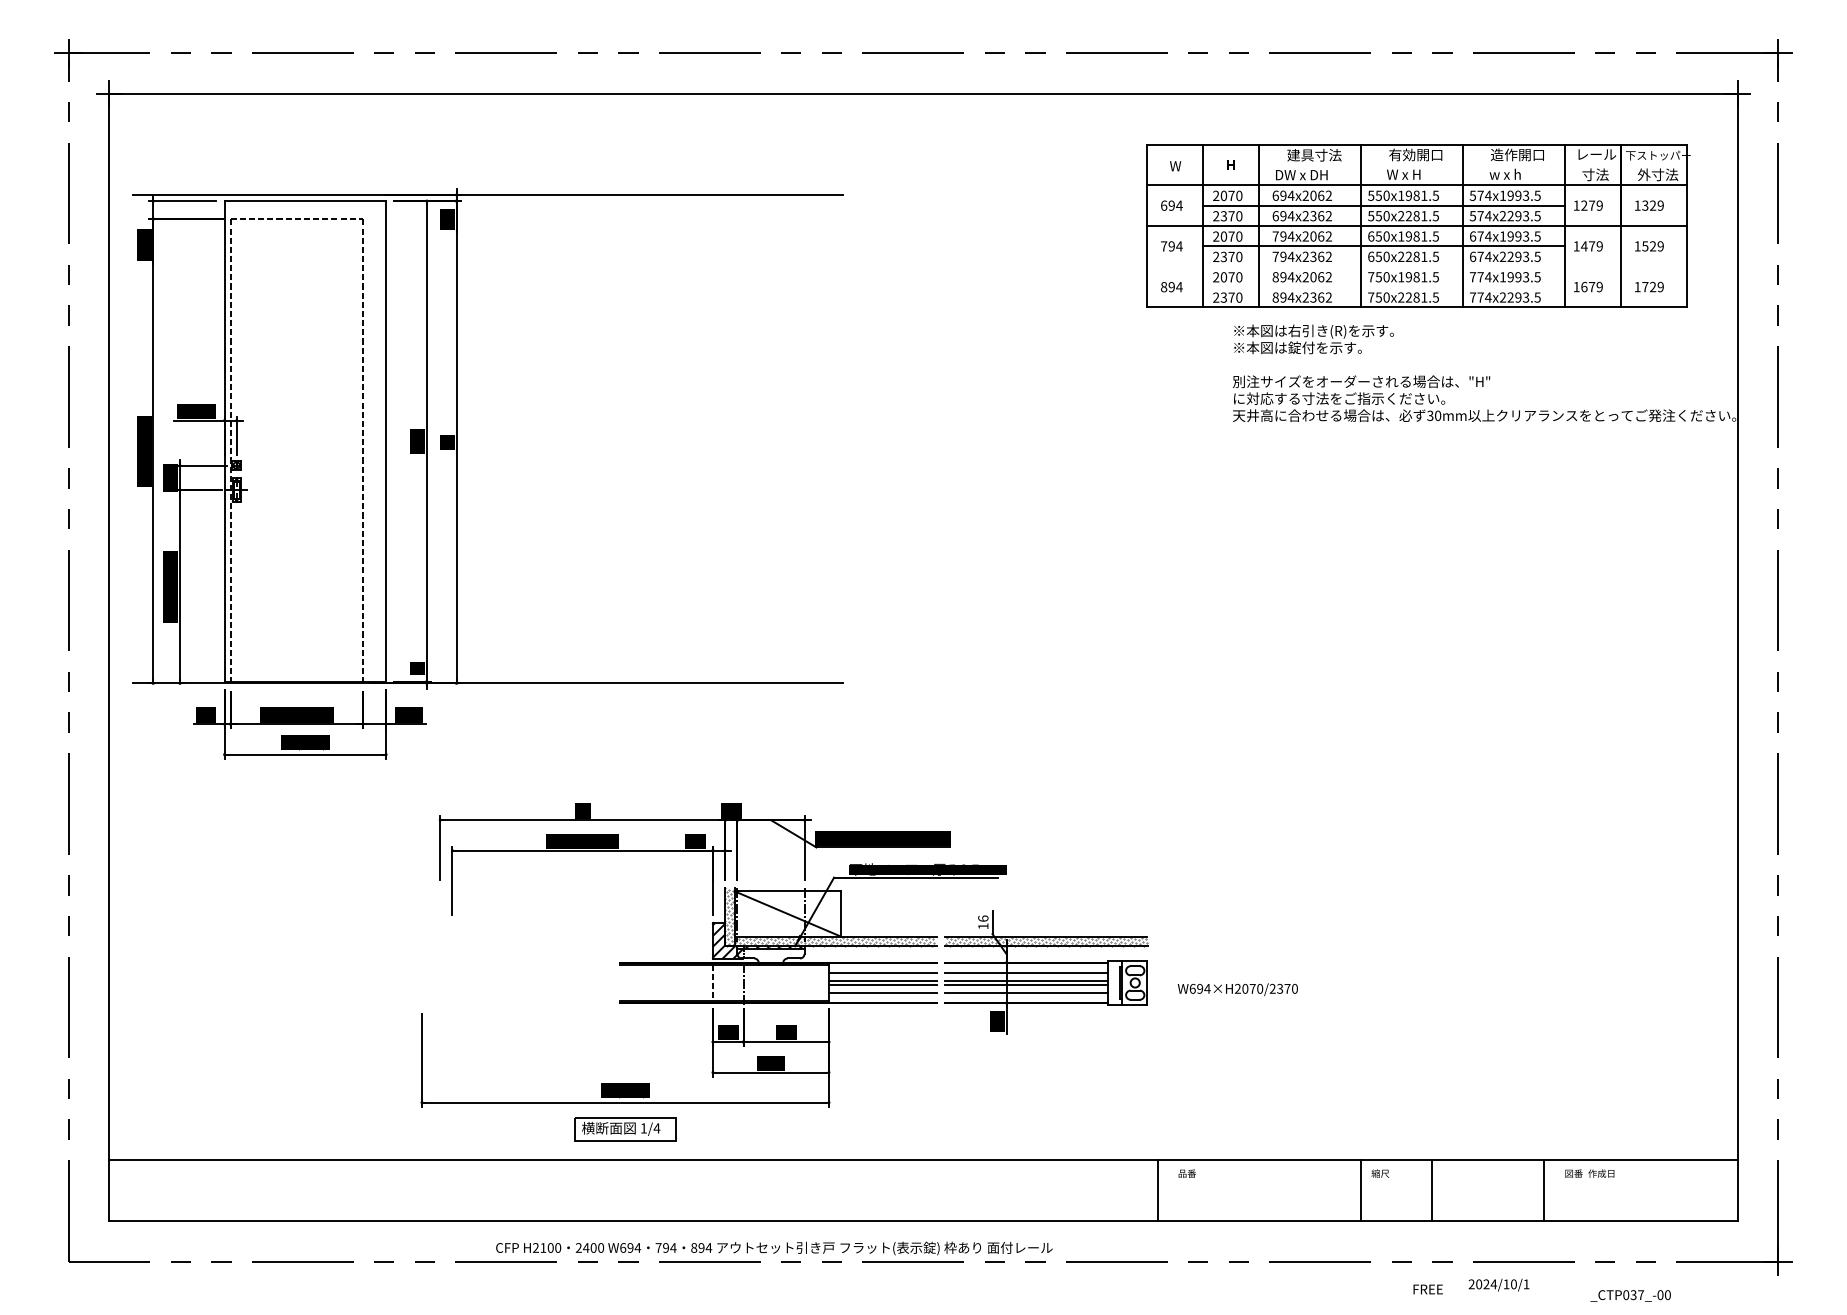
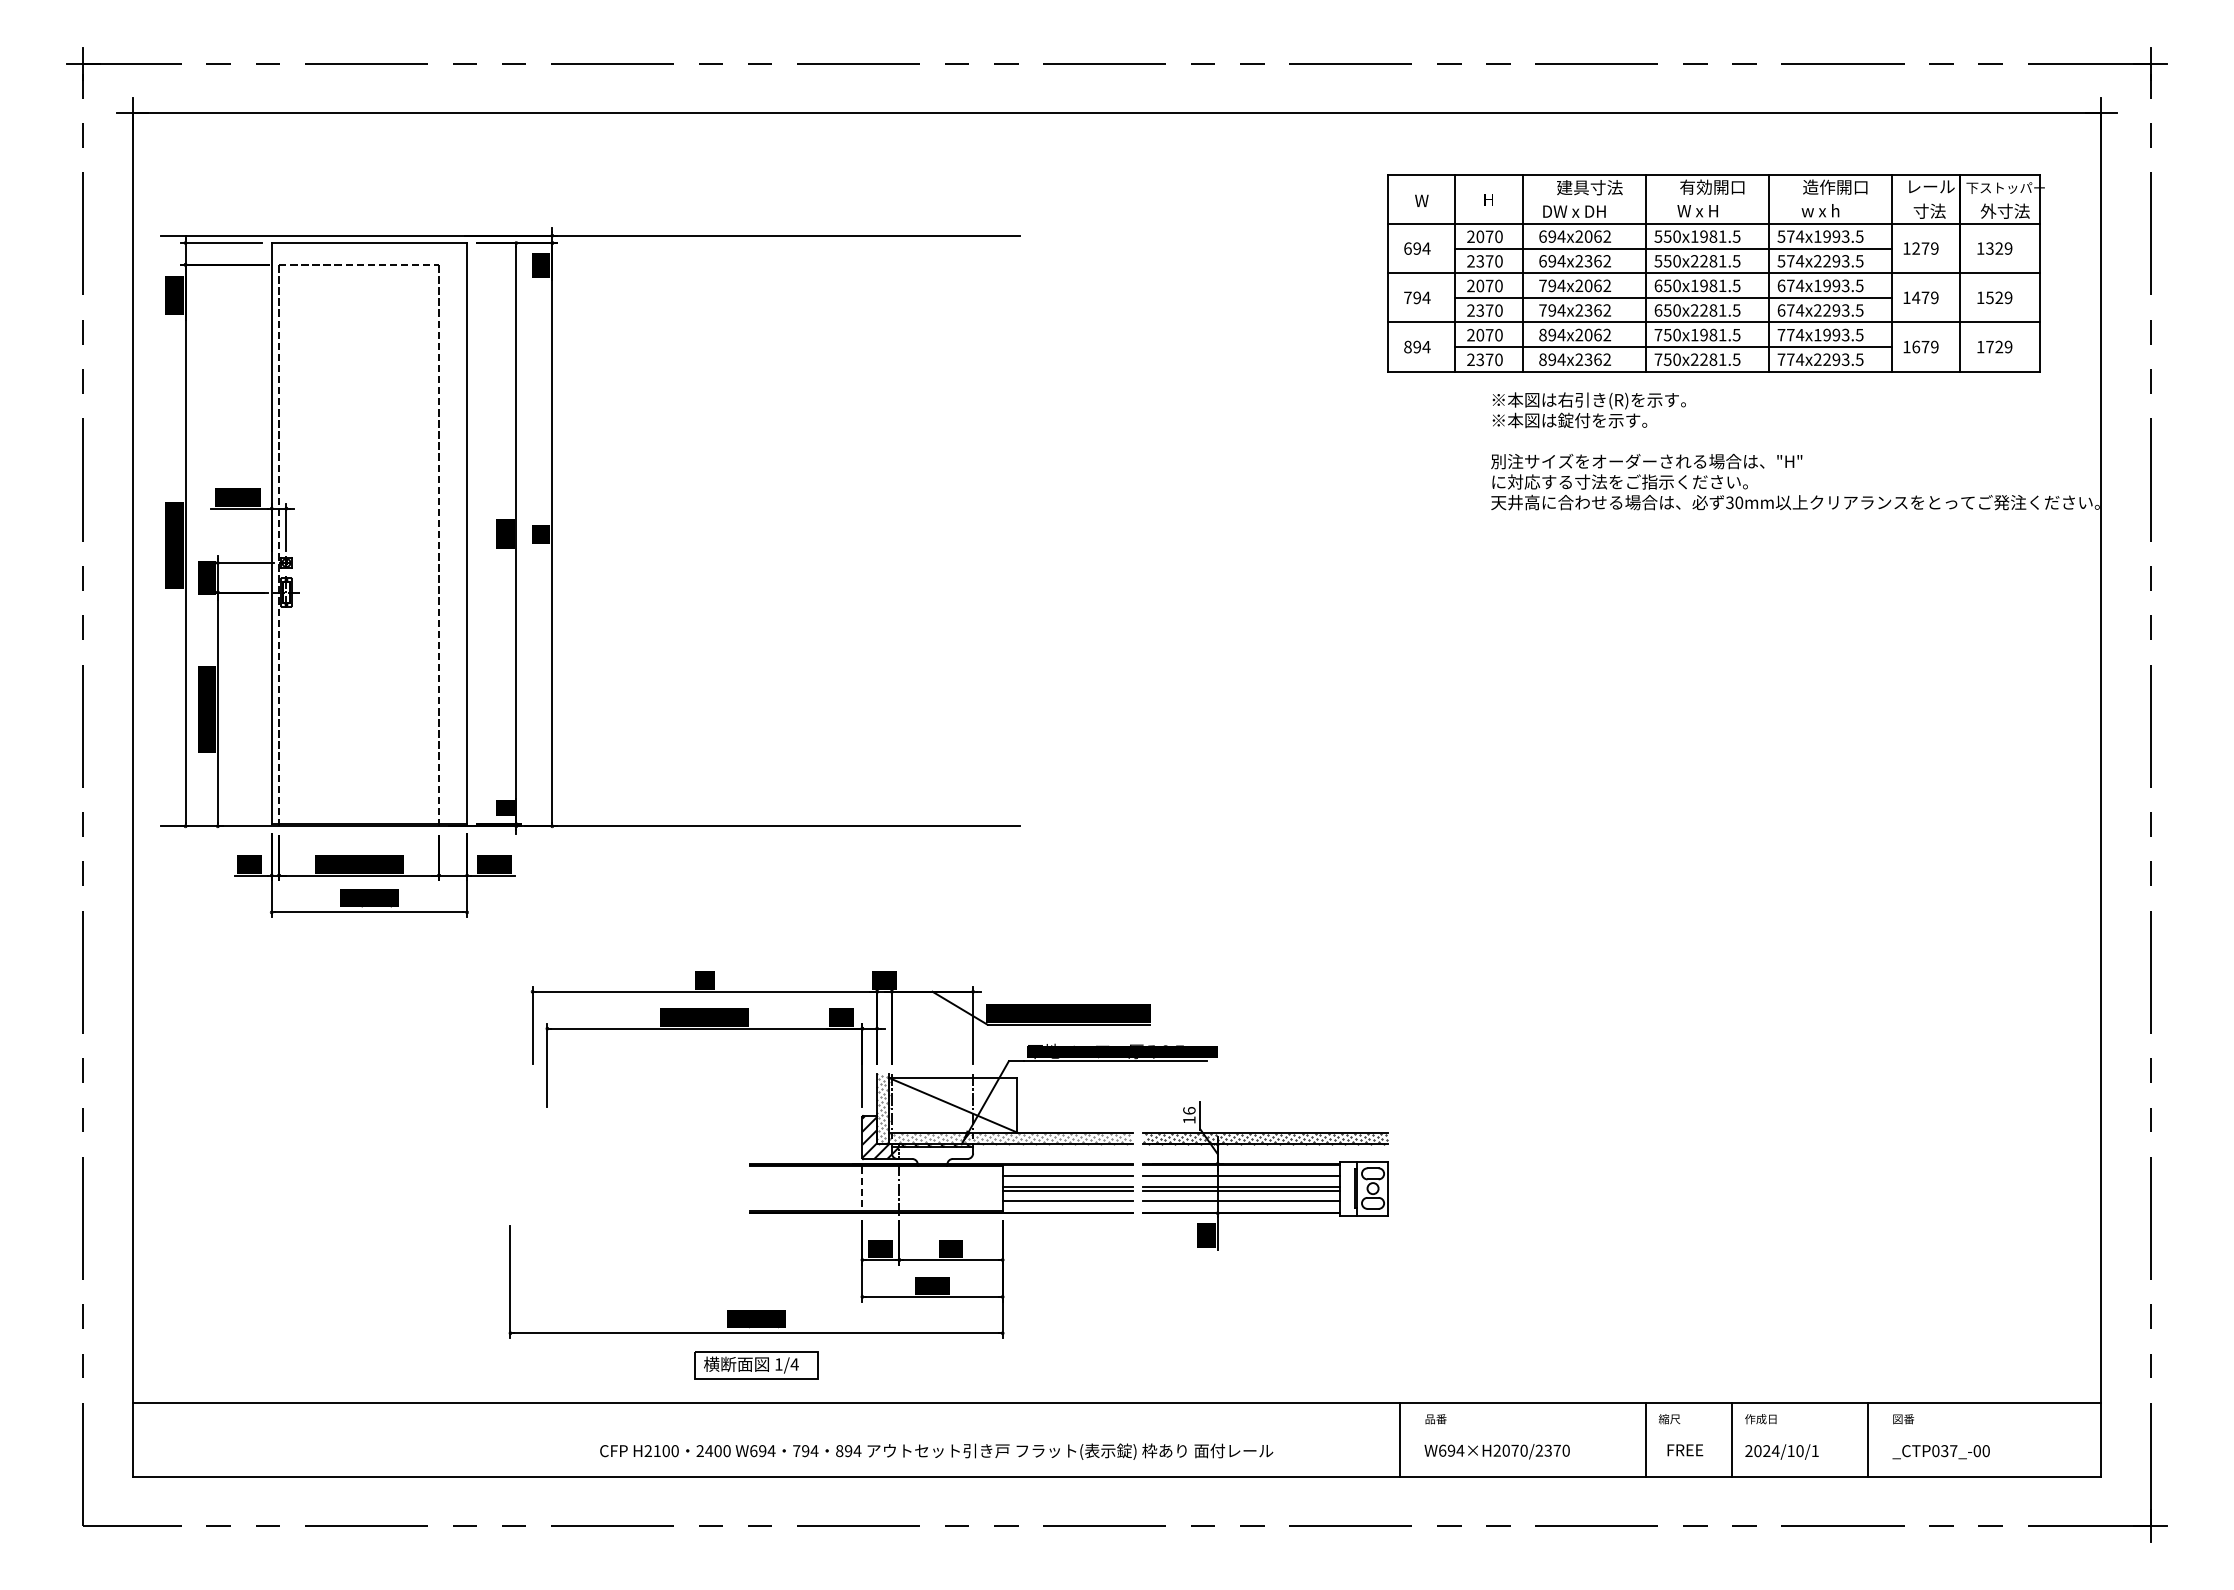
line: (1416, 266) -> (1713, 322), added
line: (1383, 287) -> (1673, 347), added
hatch: (1046, 941) -> (1265, 1138), added
text: (1237, 989) -> (1496, 1451), moved
text: (1601, 1173) -> (1760, 1419), moved
text: (774, 1248) -> (936, 1451), moved
text: (1498, 1284) -> (1781, 1451), moved
text: (1428, 1289) -> (1685, 1450), moved
text: (1630, 1296) -> (1940, 1452), moved

